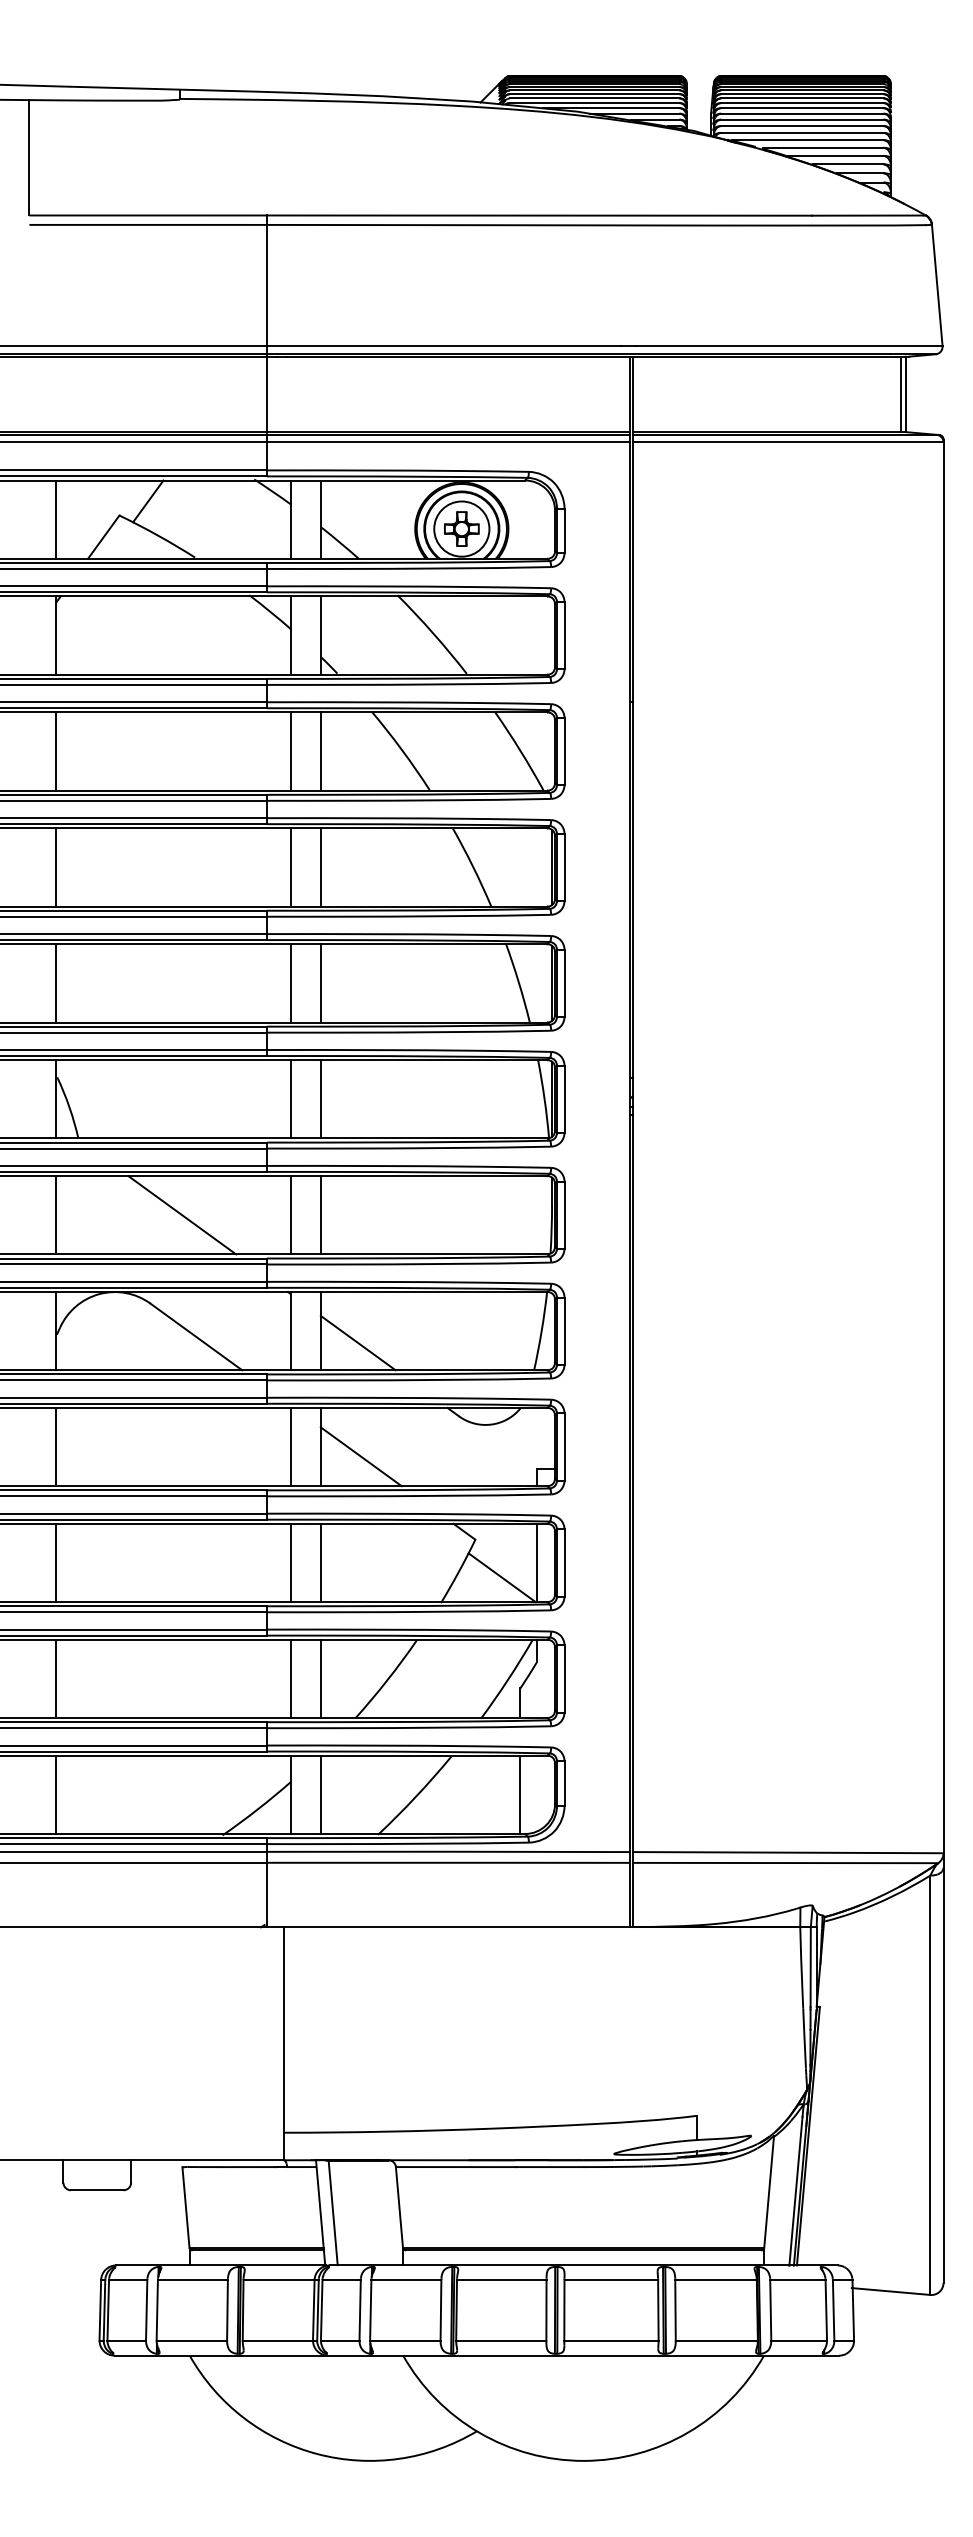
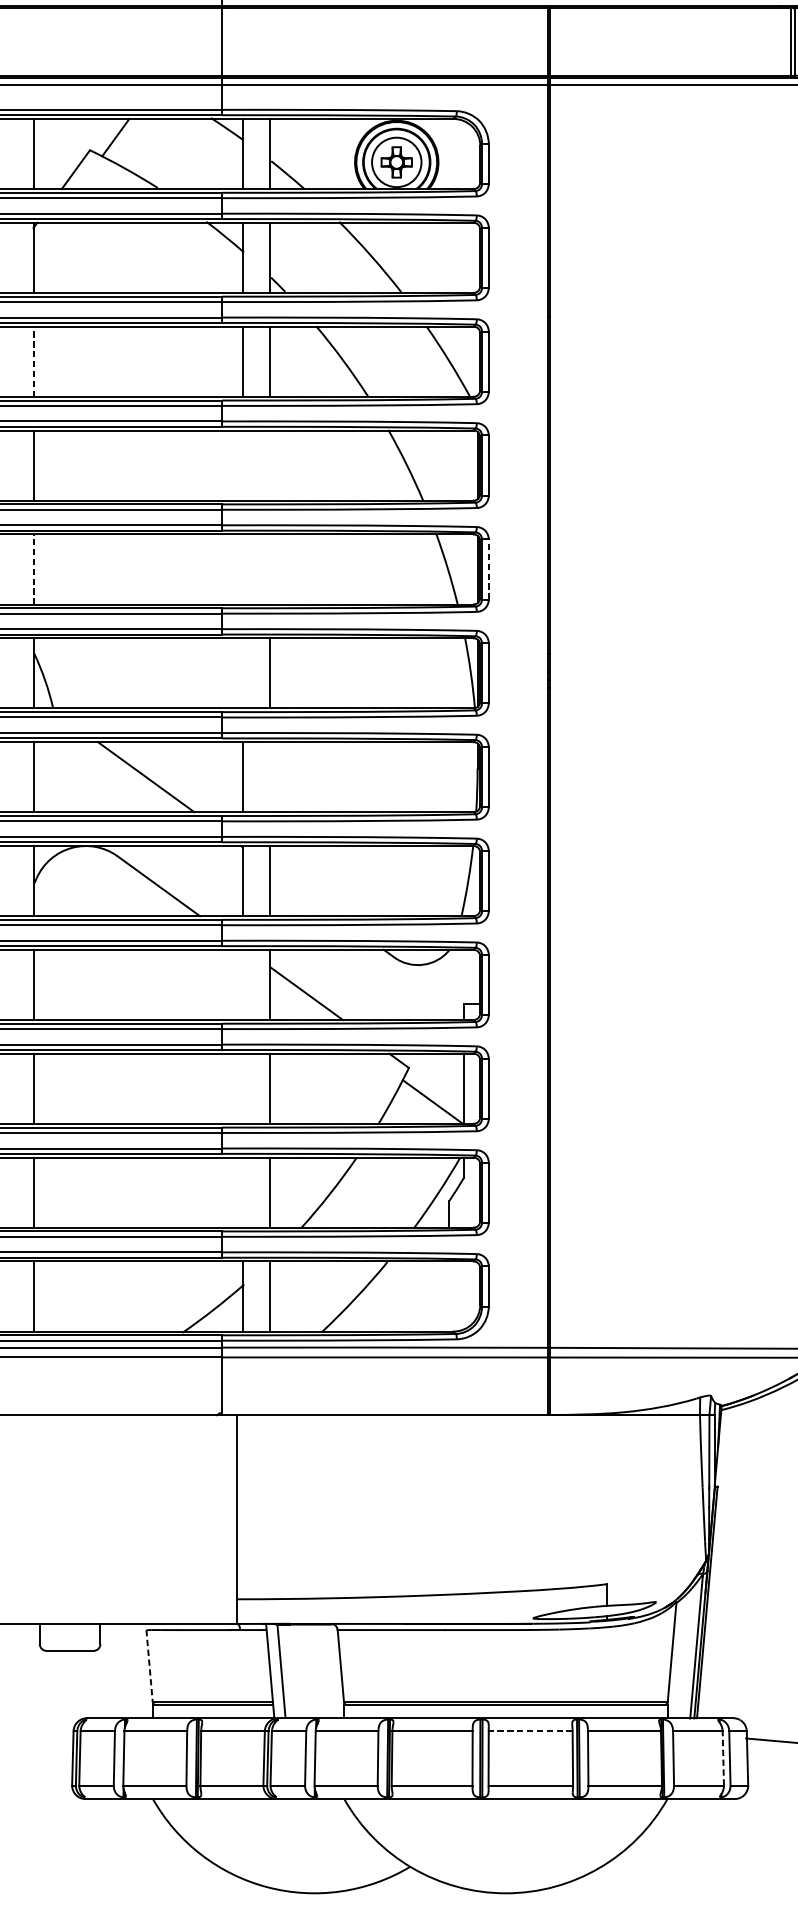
line: (56, 751) -> (33, 361), solid -> dashed
line: (290, 867) -> (243, 465), removed
line: (320, 867) -> (270, 465), removed
line: (56, 982) -> (33, 568), solid -> dashed
line: (290, 983) -> (243, 569), removed
line: (320, 983) -> (270, 569), removed
line: (564, 983) -> (488, 569), solid -> dashed
line: (290, 1099) -> (243, 673), removed
line: (320, 1215) -> (270, 777), removed
line: (357, 1342) -> (303, 891), removed
line: (290, 1446) -> (243, 984), removed
line: (290, 1562) -> (243, 1088), removed
line: (290, 1678) -> (243, 1192), removed
line: (520, 1794) -> (449, 1296), removed
line: (186, 2207) -> (150, 1666), solid -> dashed
line: (611, 2280) -> (530, 1731), solid -> dashed
line: (826, 2309) -> (723, 1757), solid -> dashed

